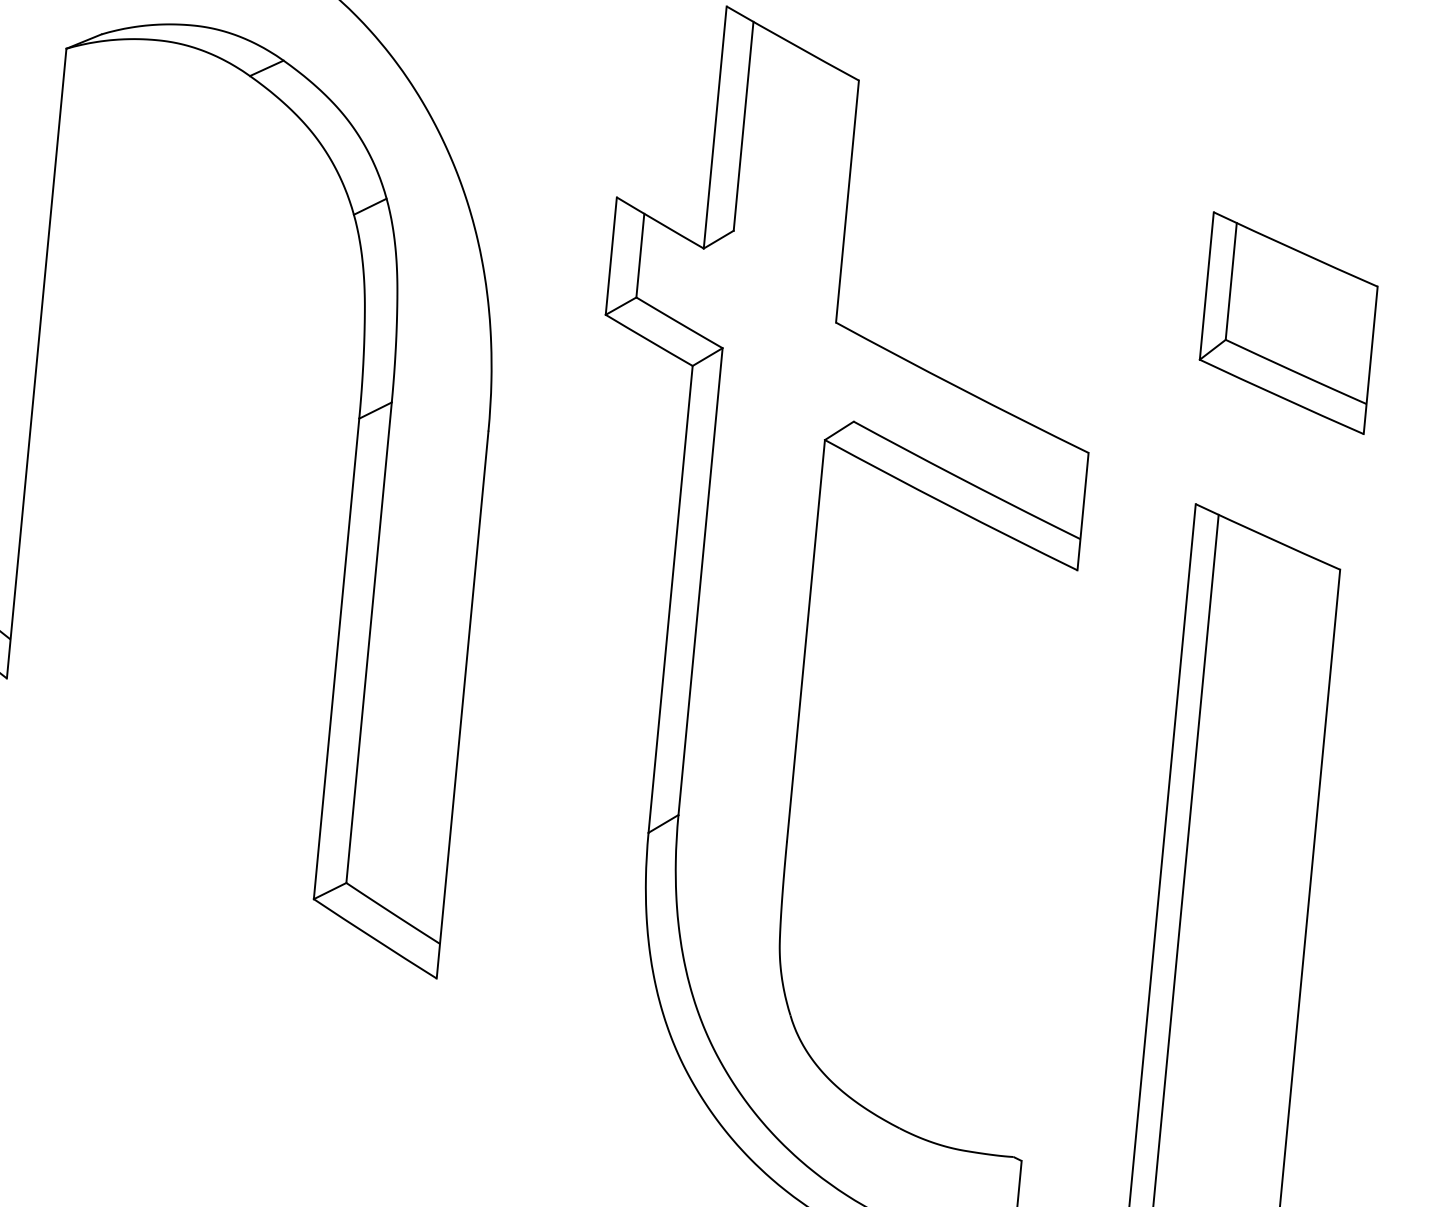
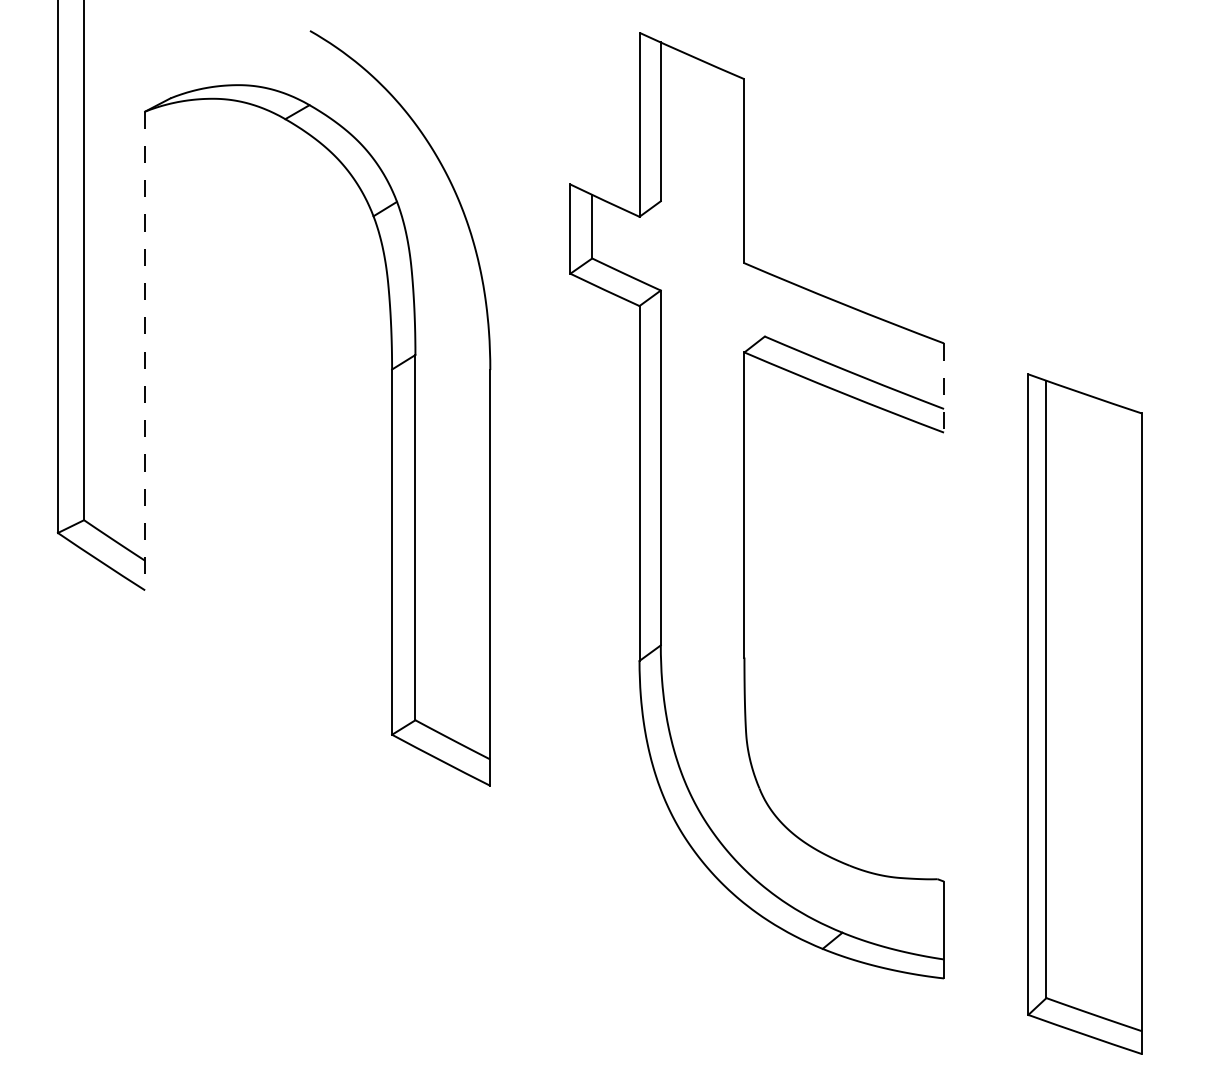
part: (1288, 323) -> (1085, 231), removed
line: (37, 364) -> (145, 351), solid -> dashed
line: (1083, 512) -> (944, 388), solid -> dashed

